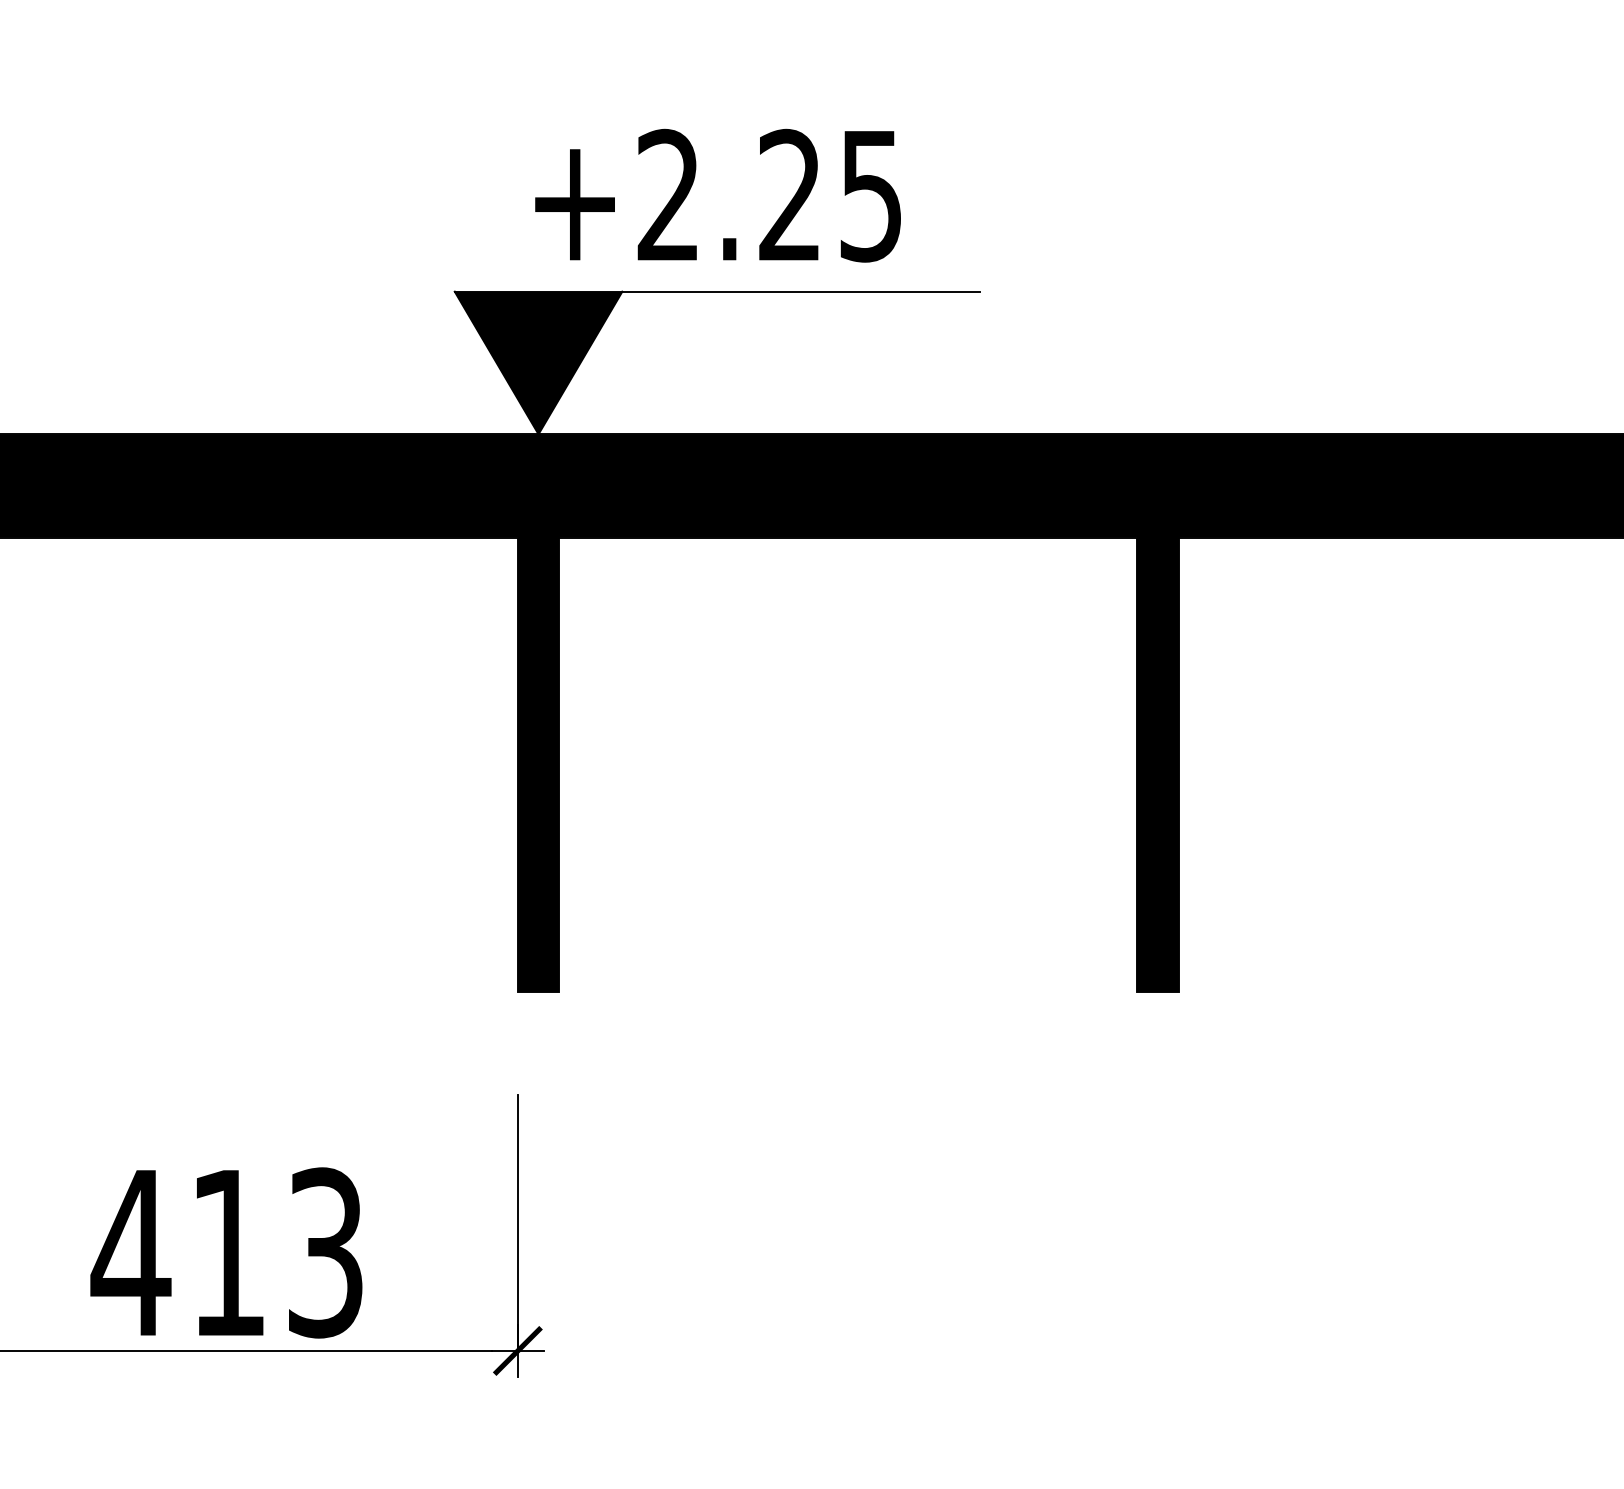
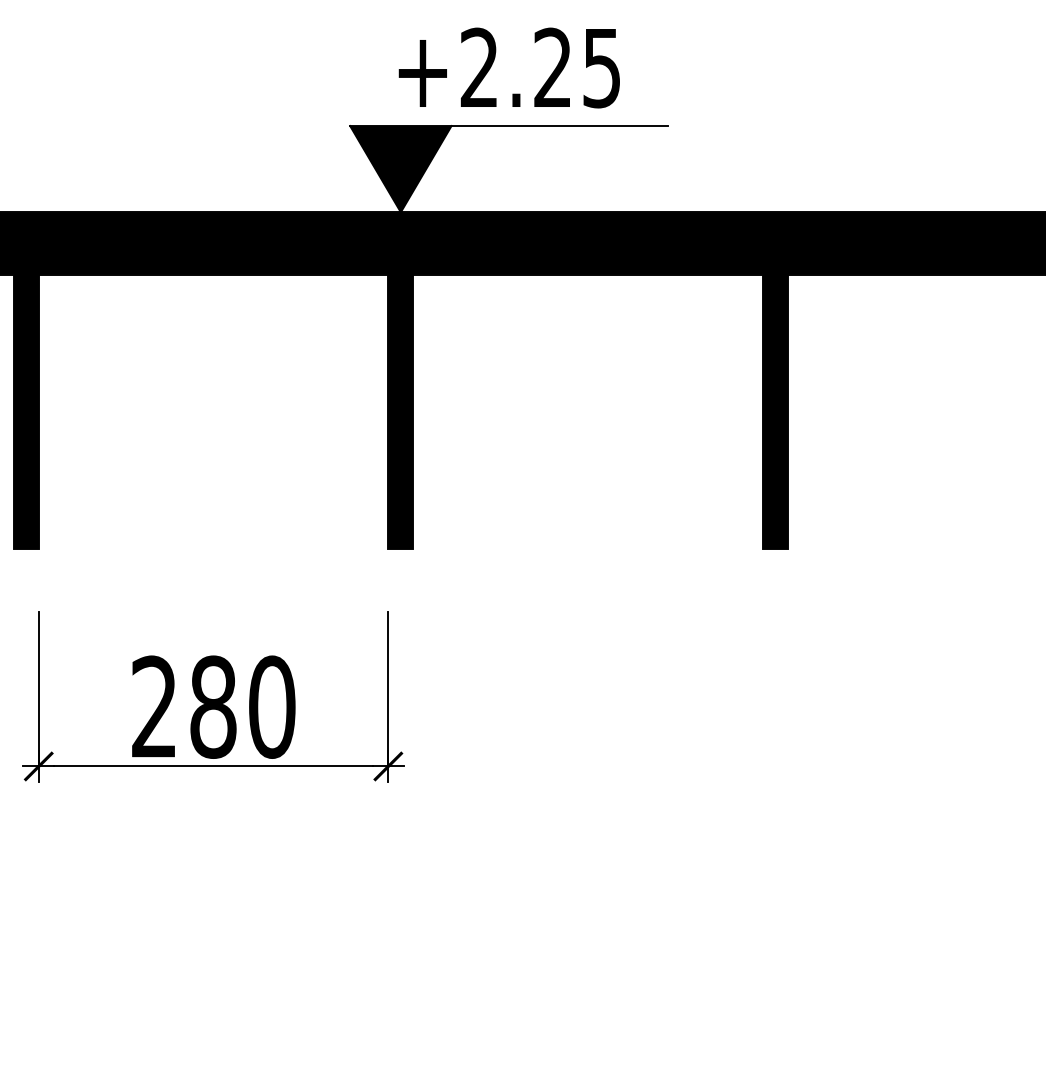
text: (227, 1251) -> (212, 706), 413 -> 280

